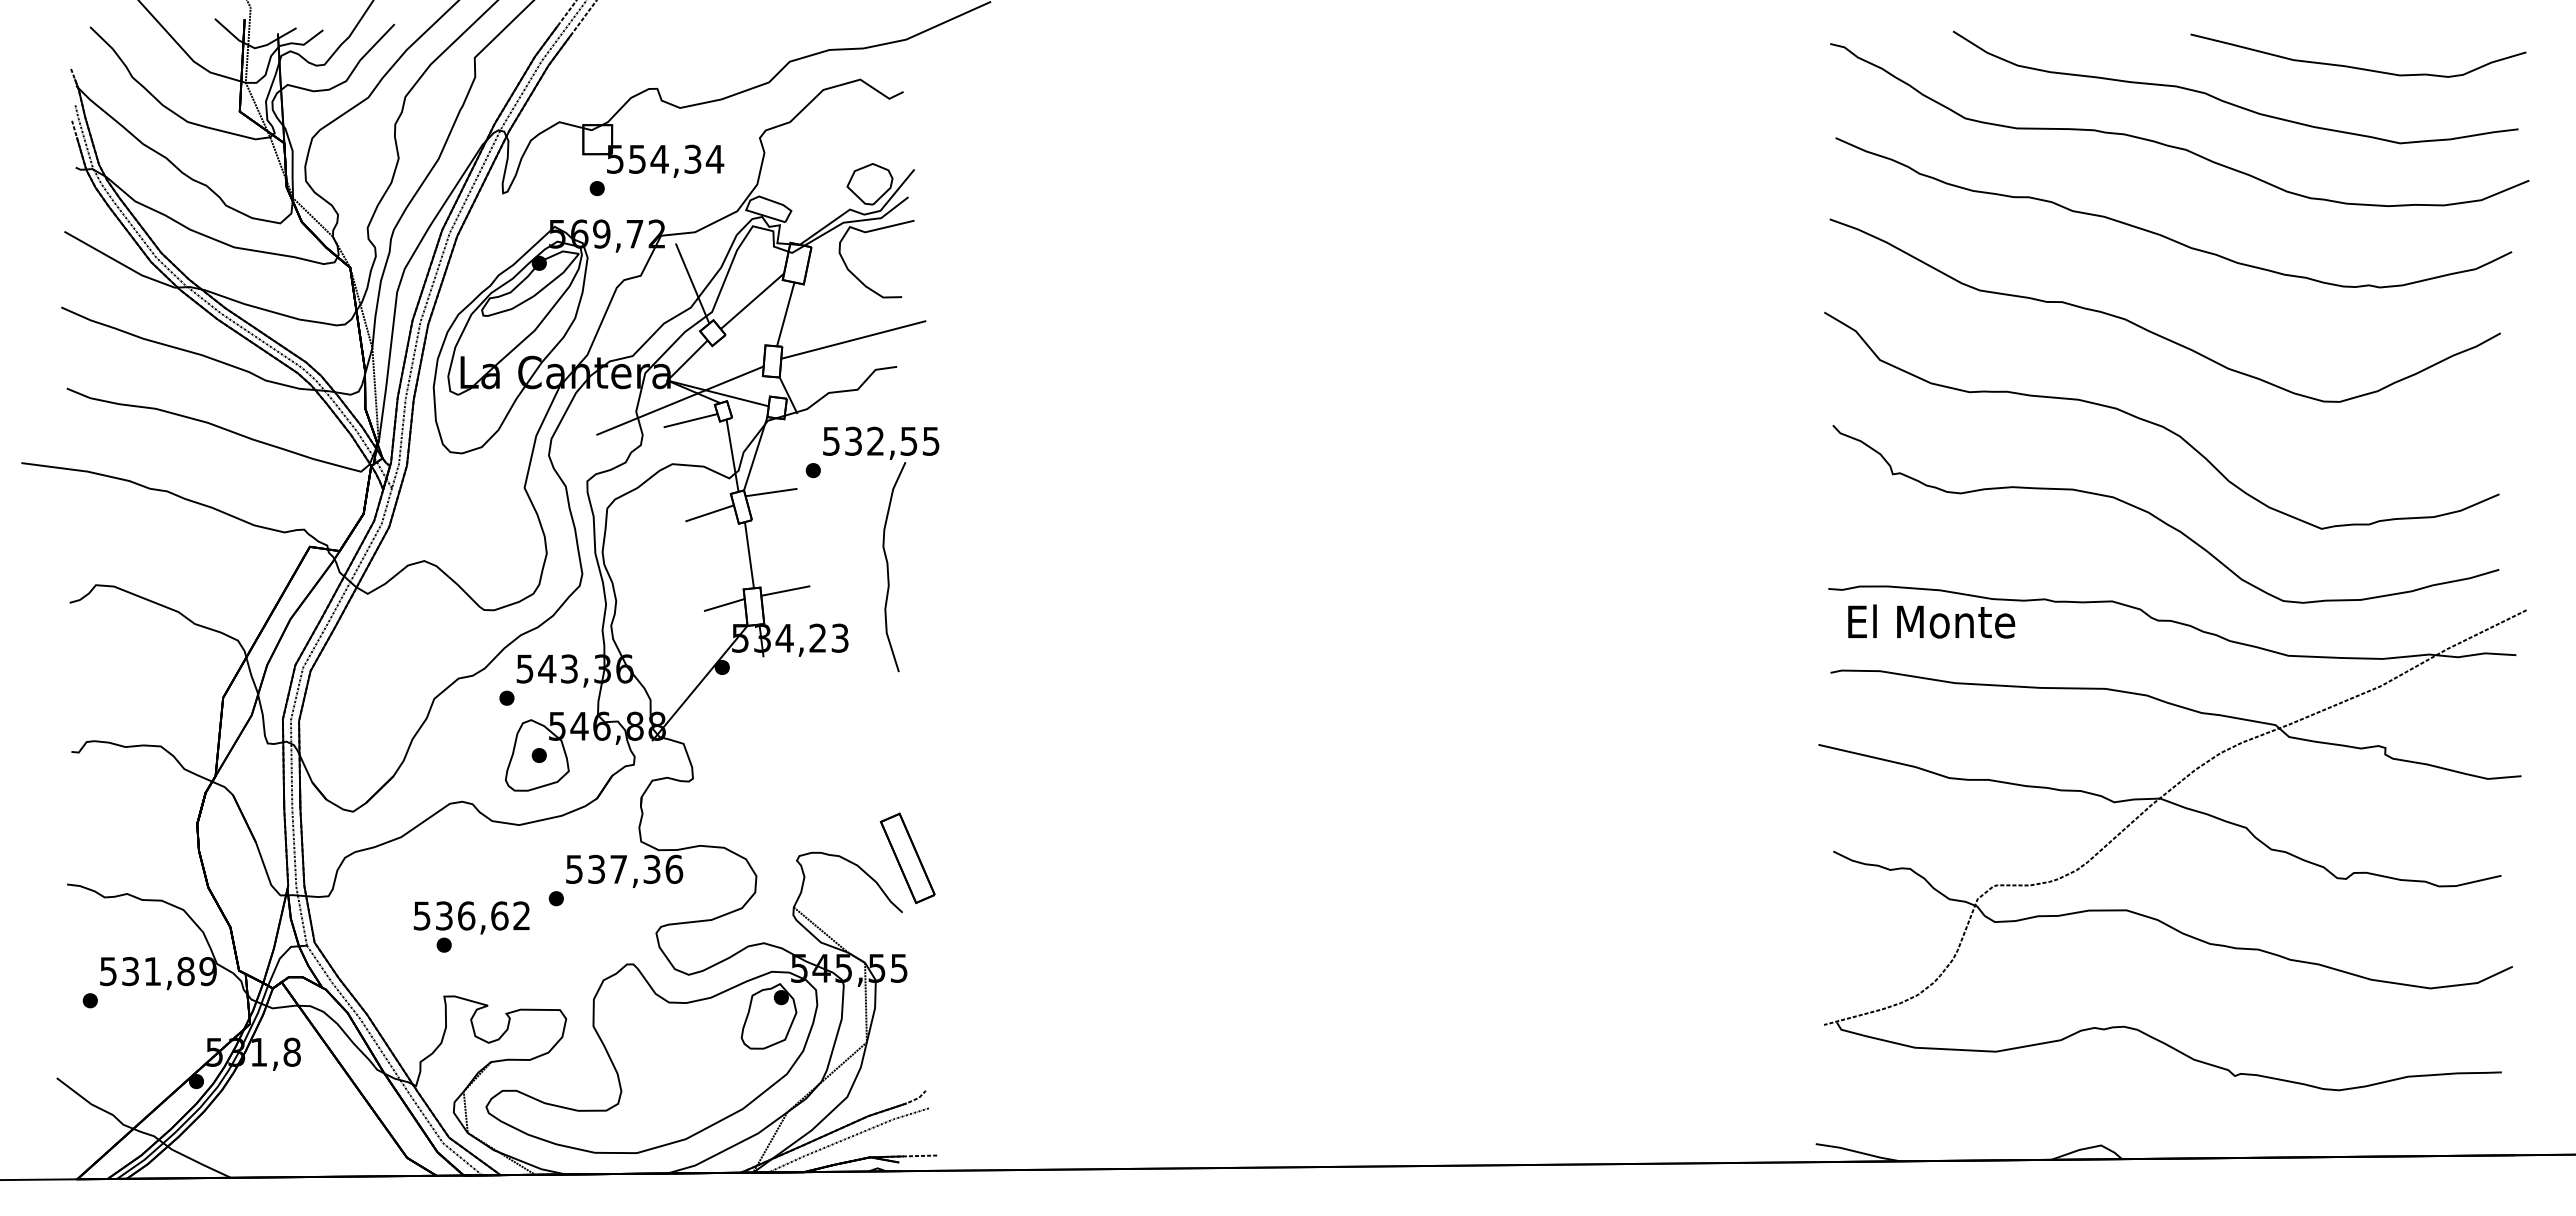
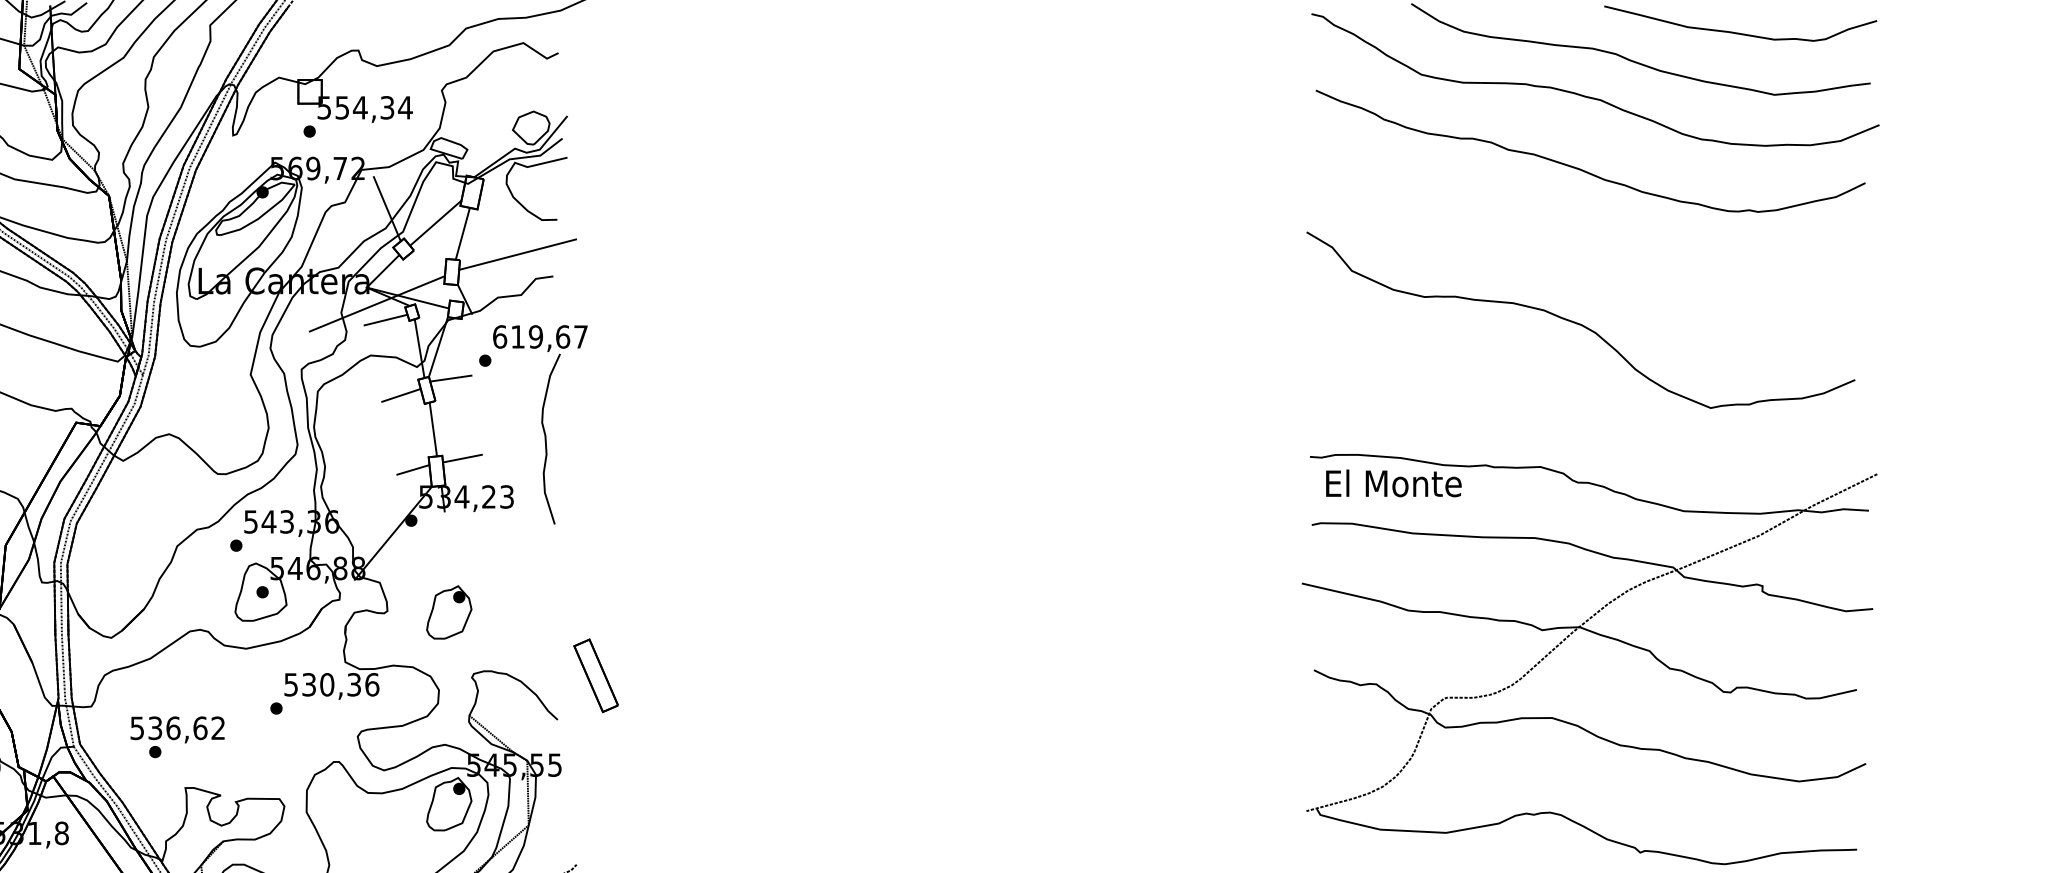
curve: (2157, 333) -> (1577, 249), removed
text: (881, 440) -> (540, 336), 532,55 -> 619,67
curve: (2163, 520) -> (1582, 401), removed
part: (768, 780) -> (448, 612), added
part: (907, 858) -> (595, 675), moved
text: (618, 869) -> (326, 684), 537,36 -> 530,36
text: (471, 926) -> (177, 736), moved

